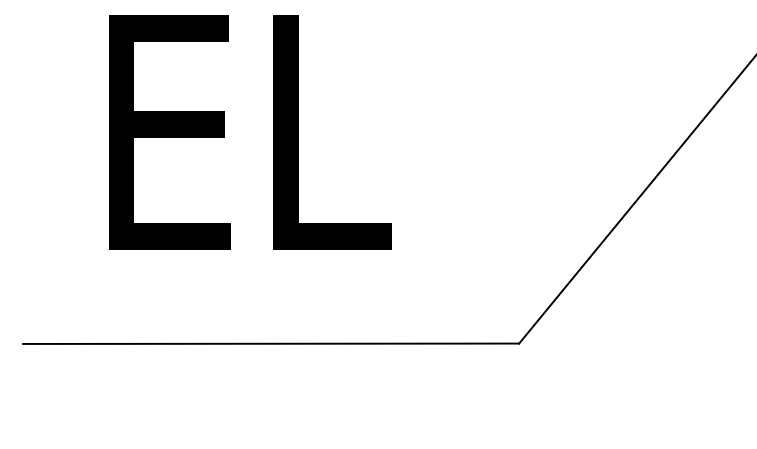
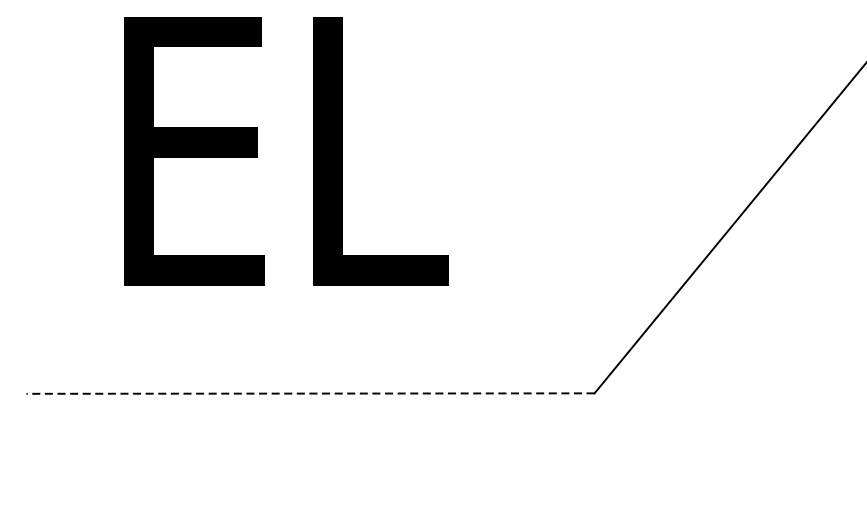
line: (270, 343) -> (309, 393), solid -> dashed

